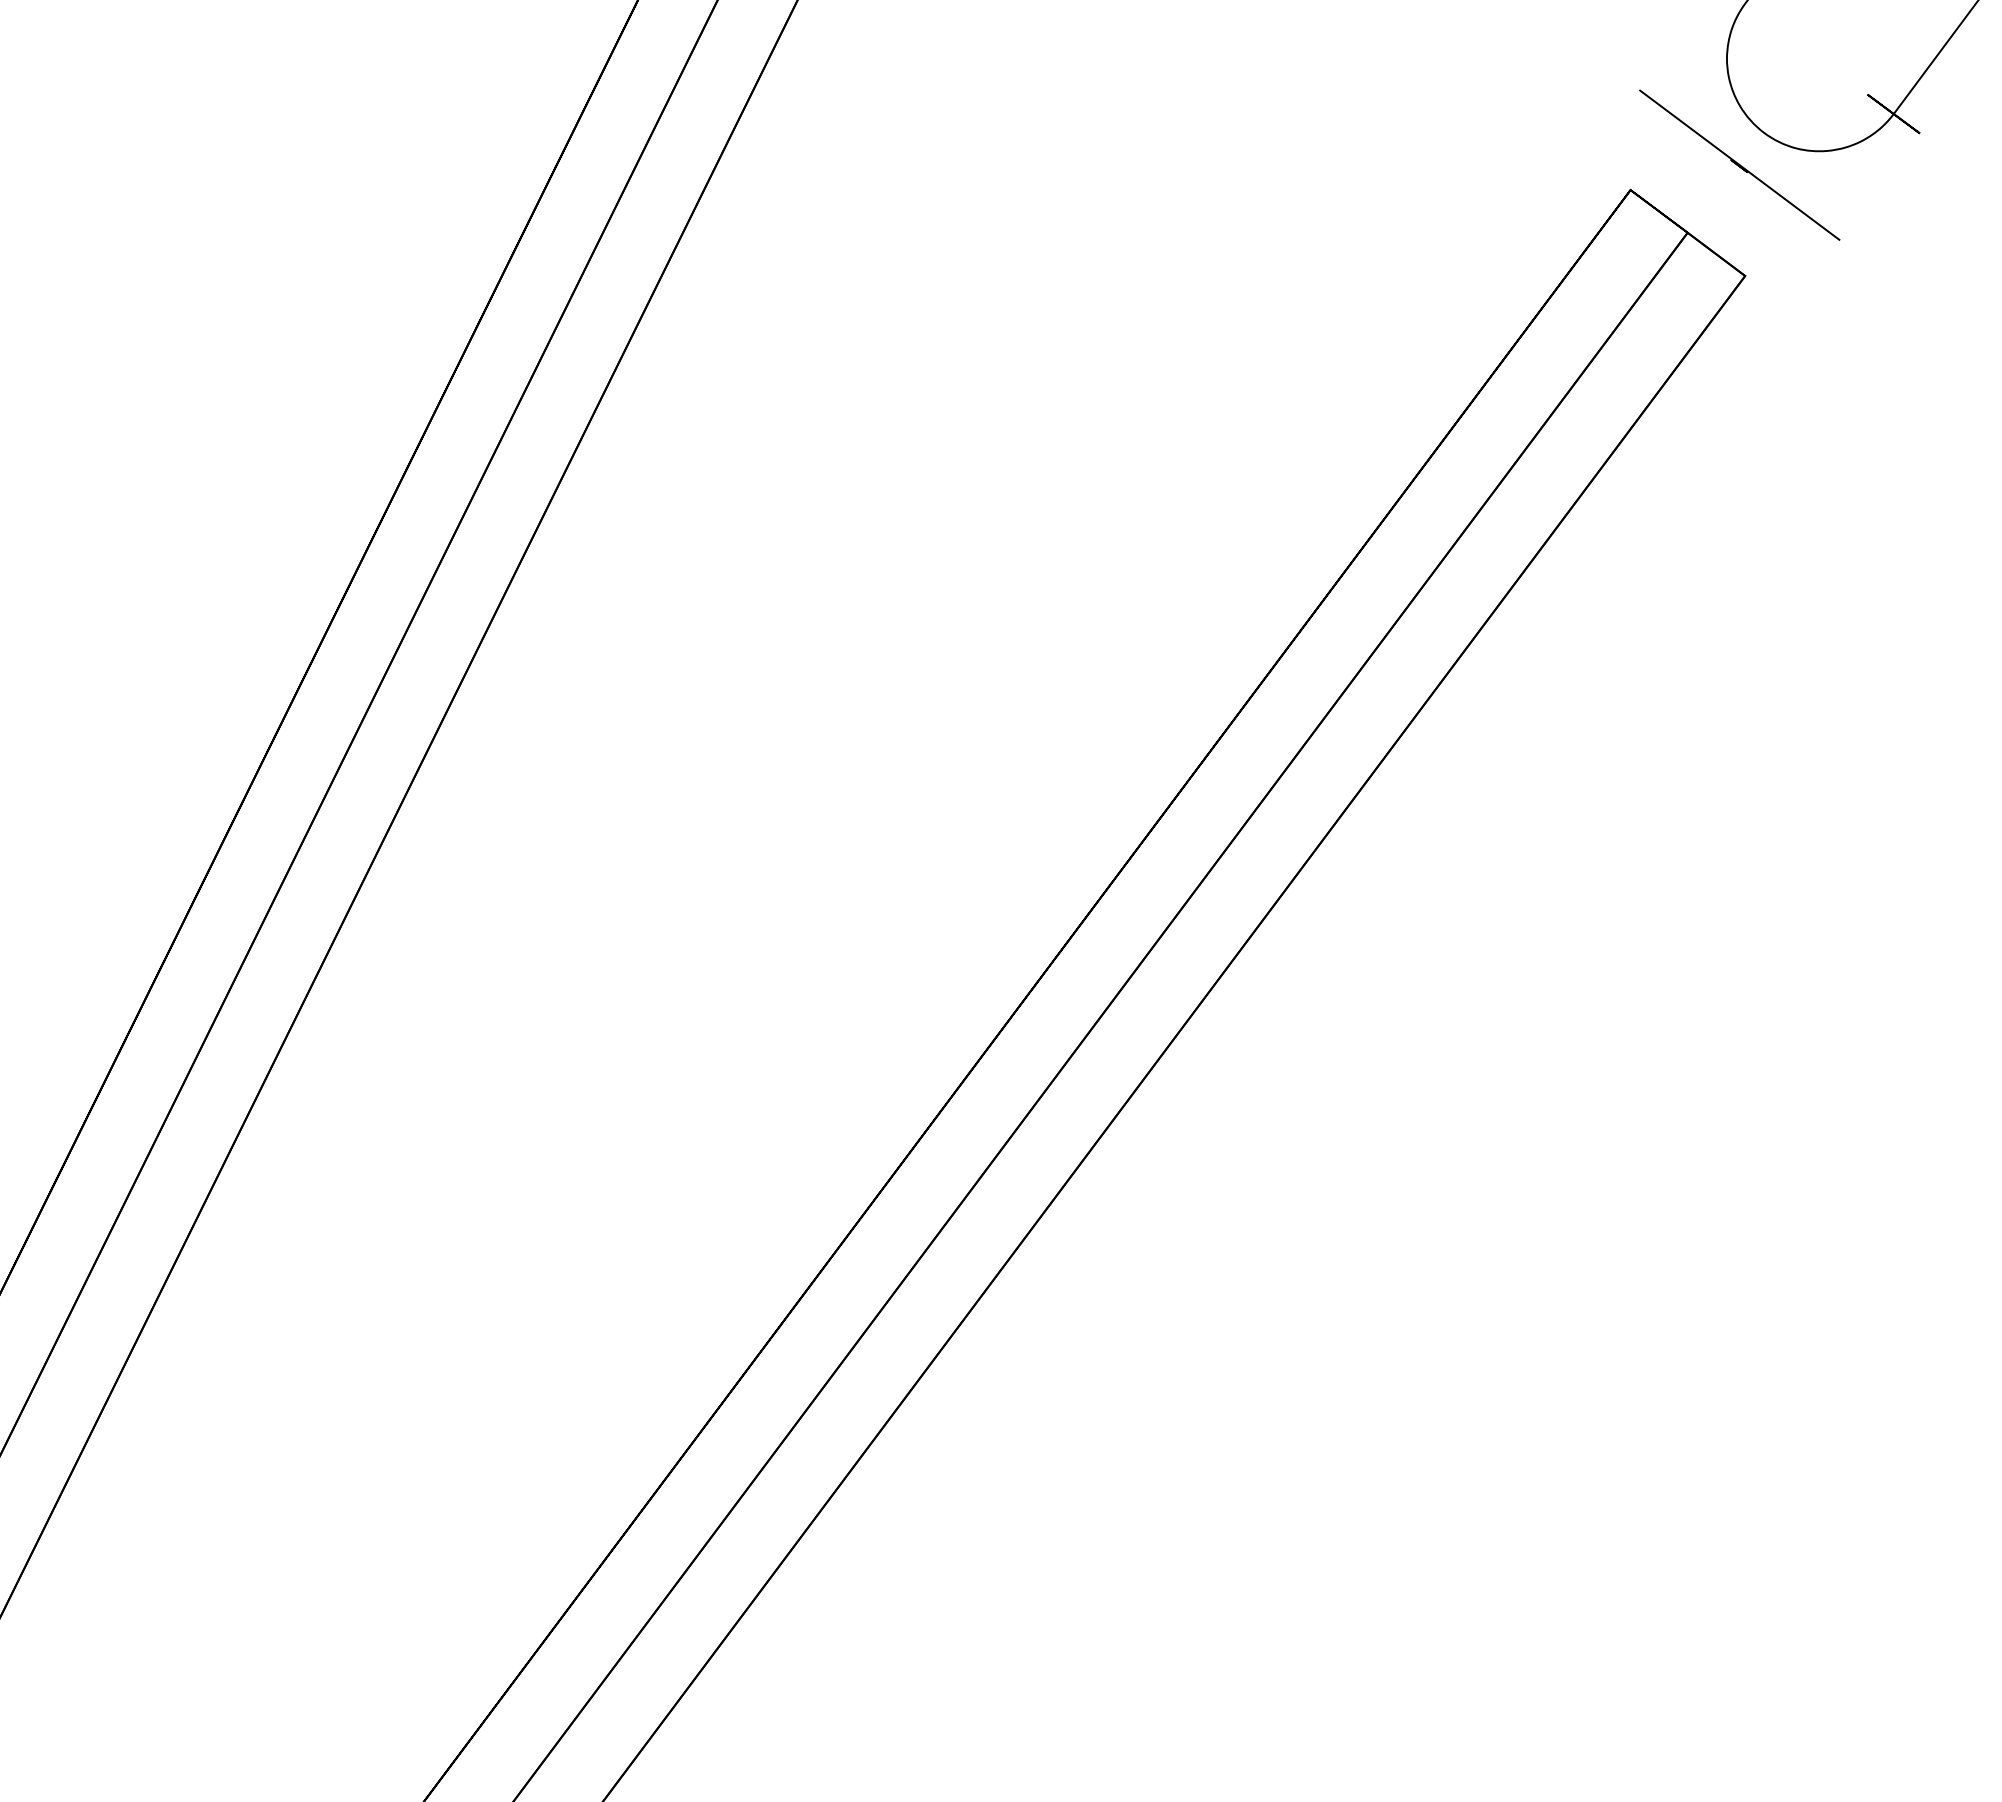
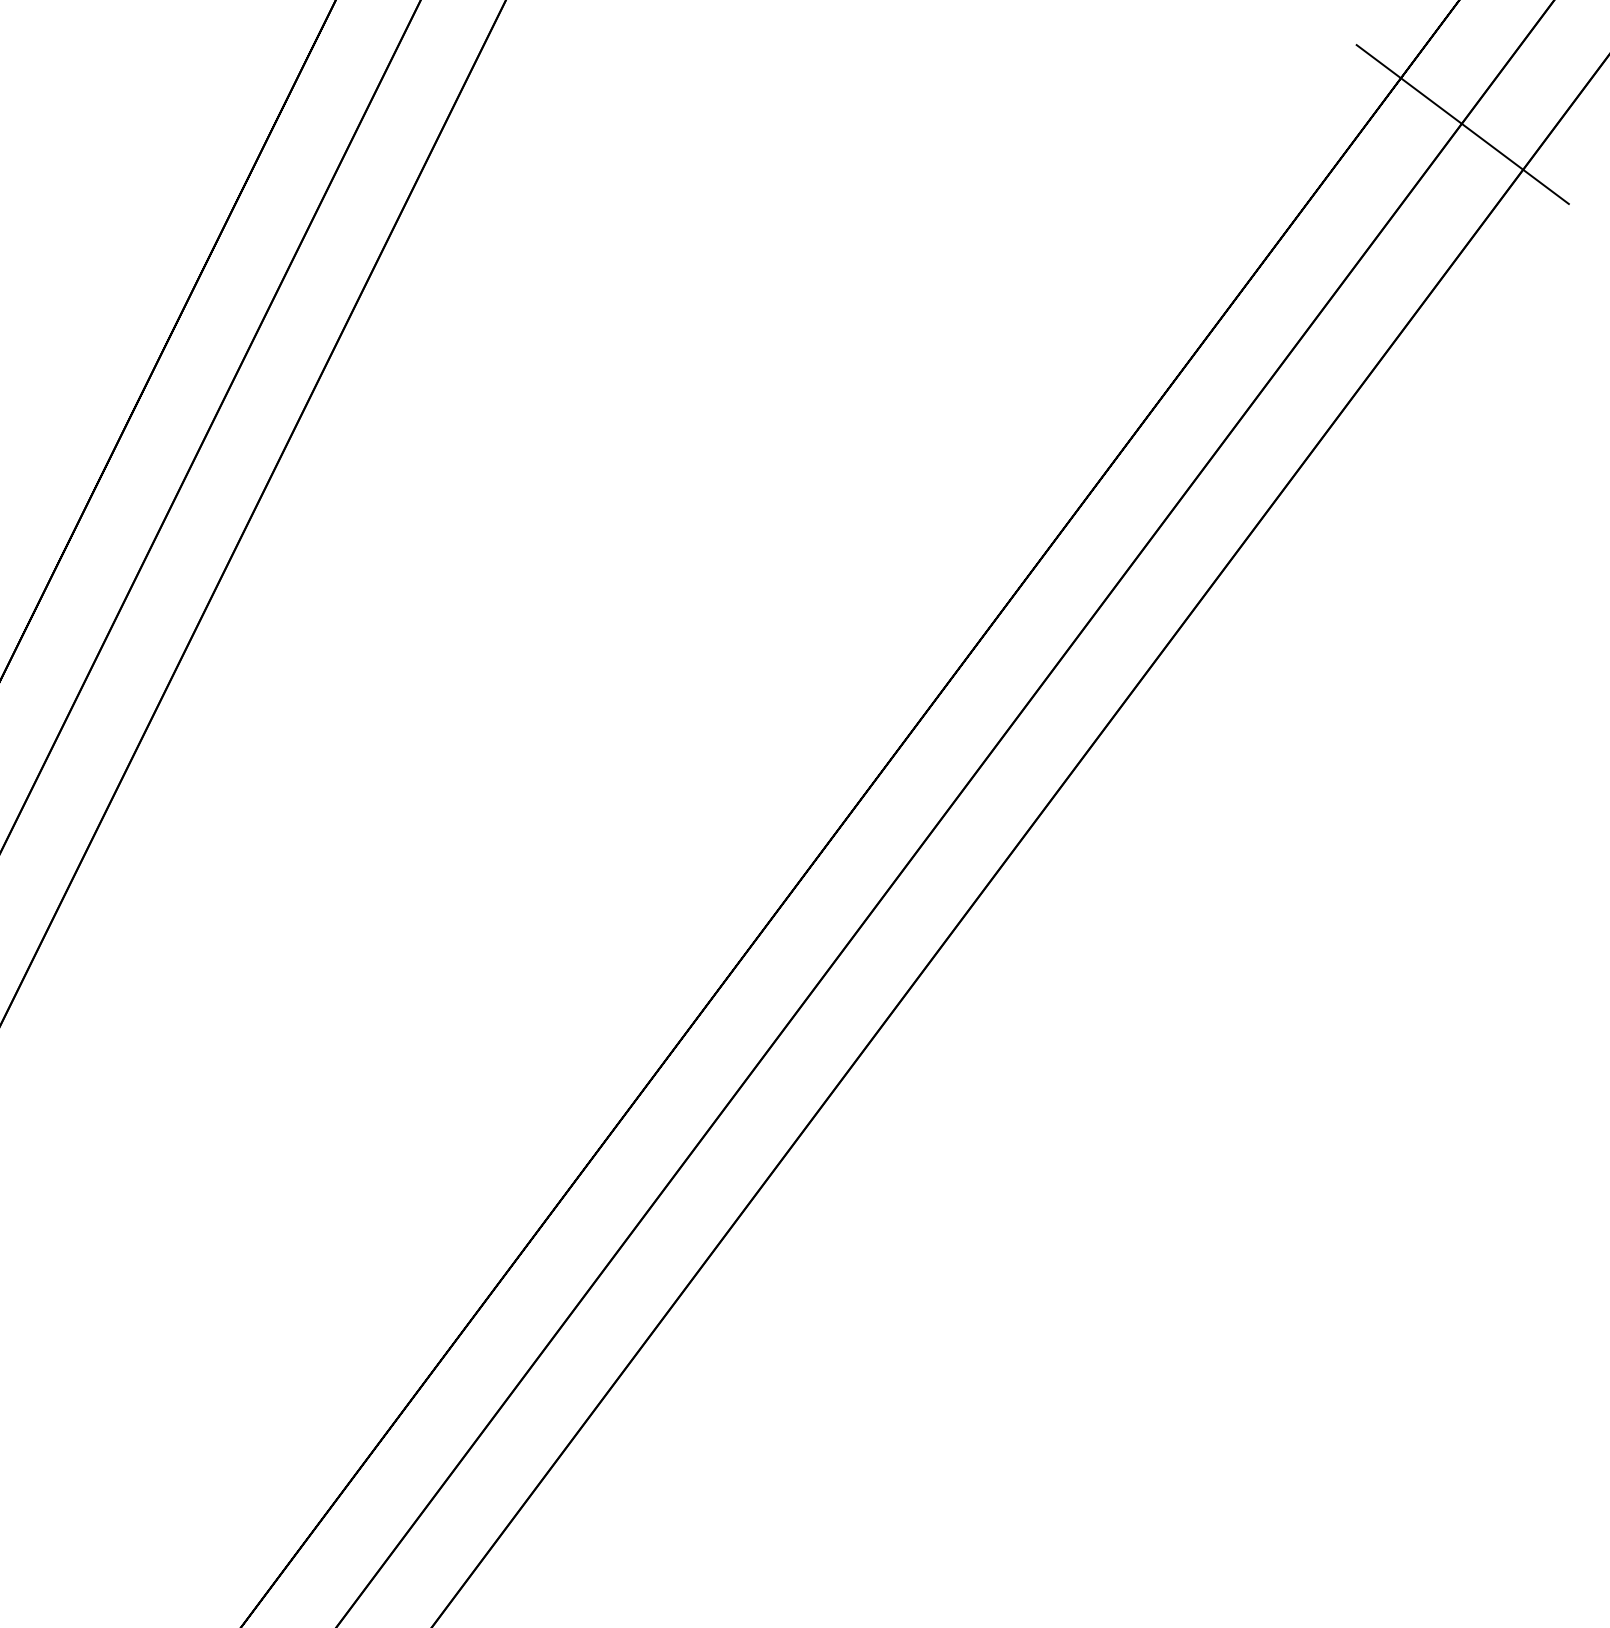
line: (1540, 430) -> (1462, 124), added

